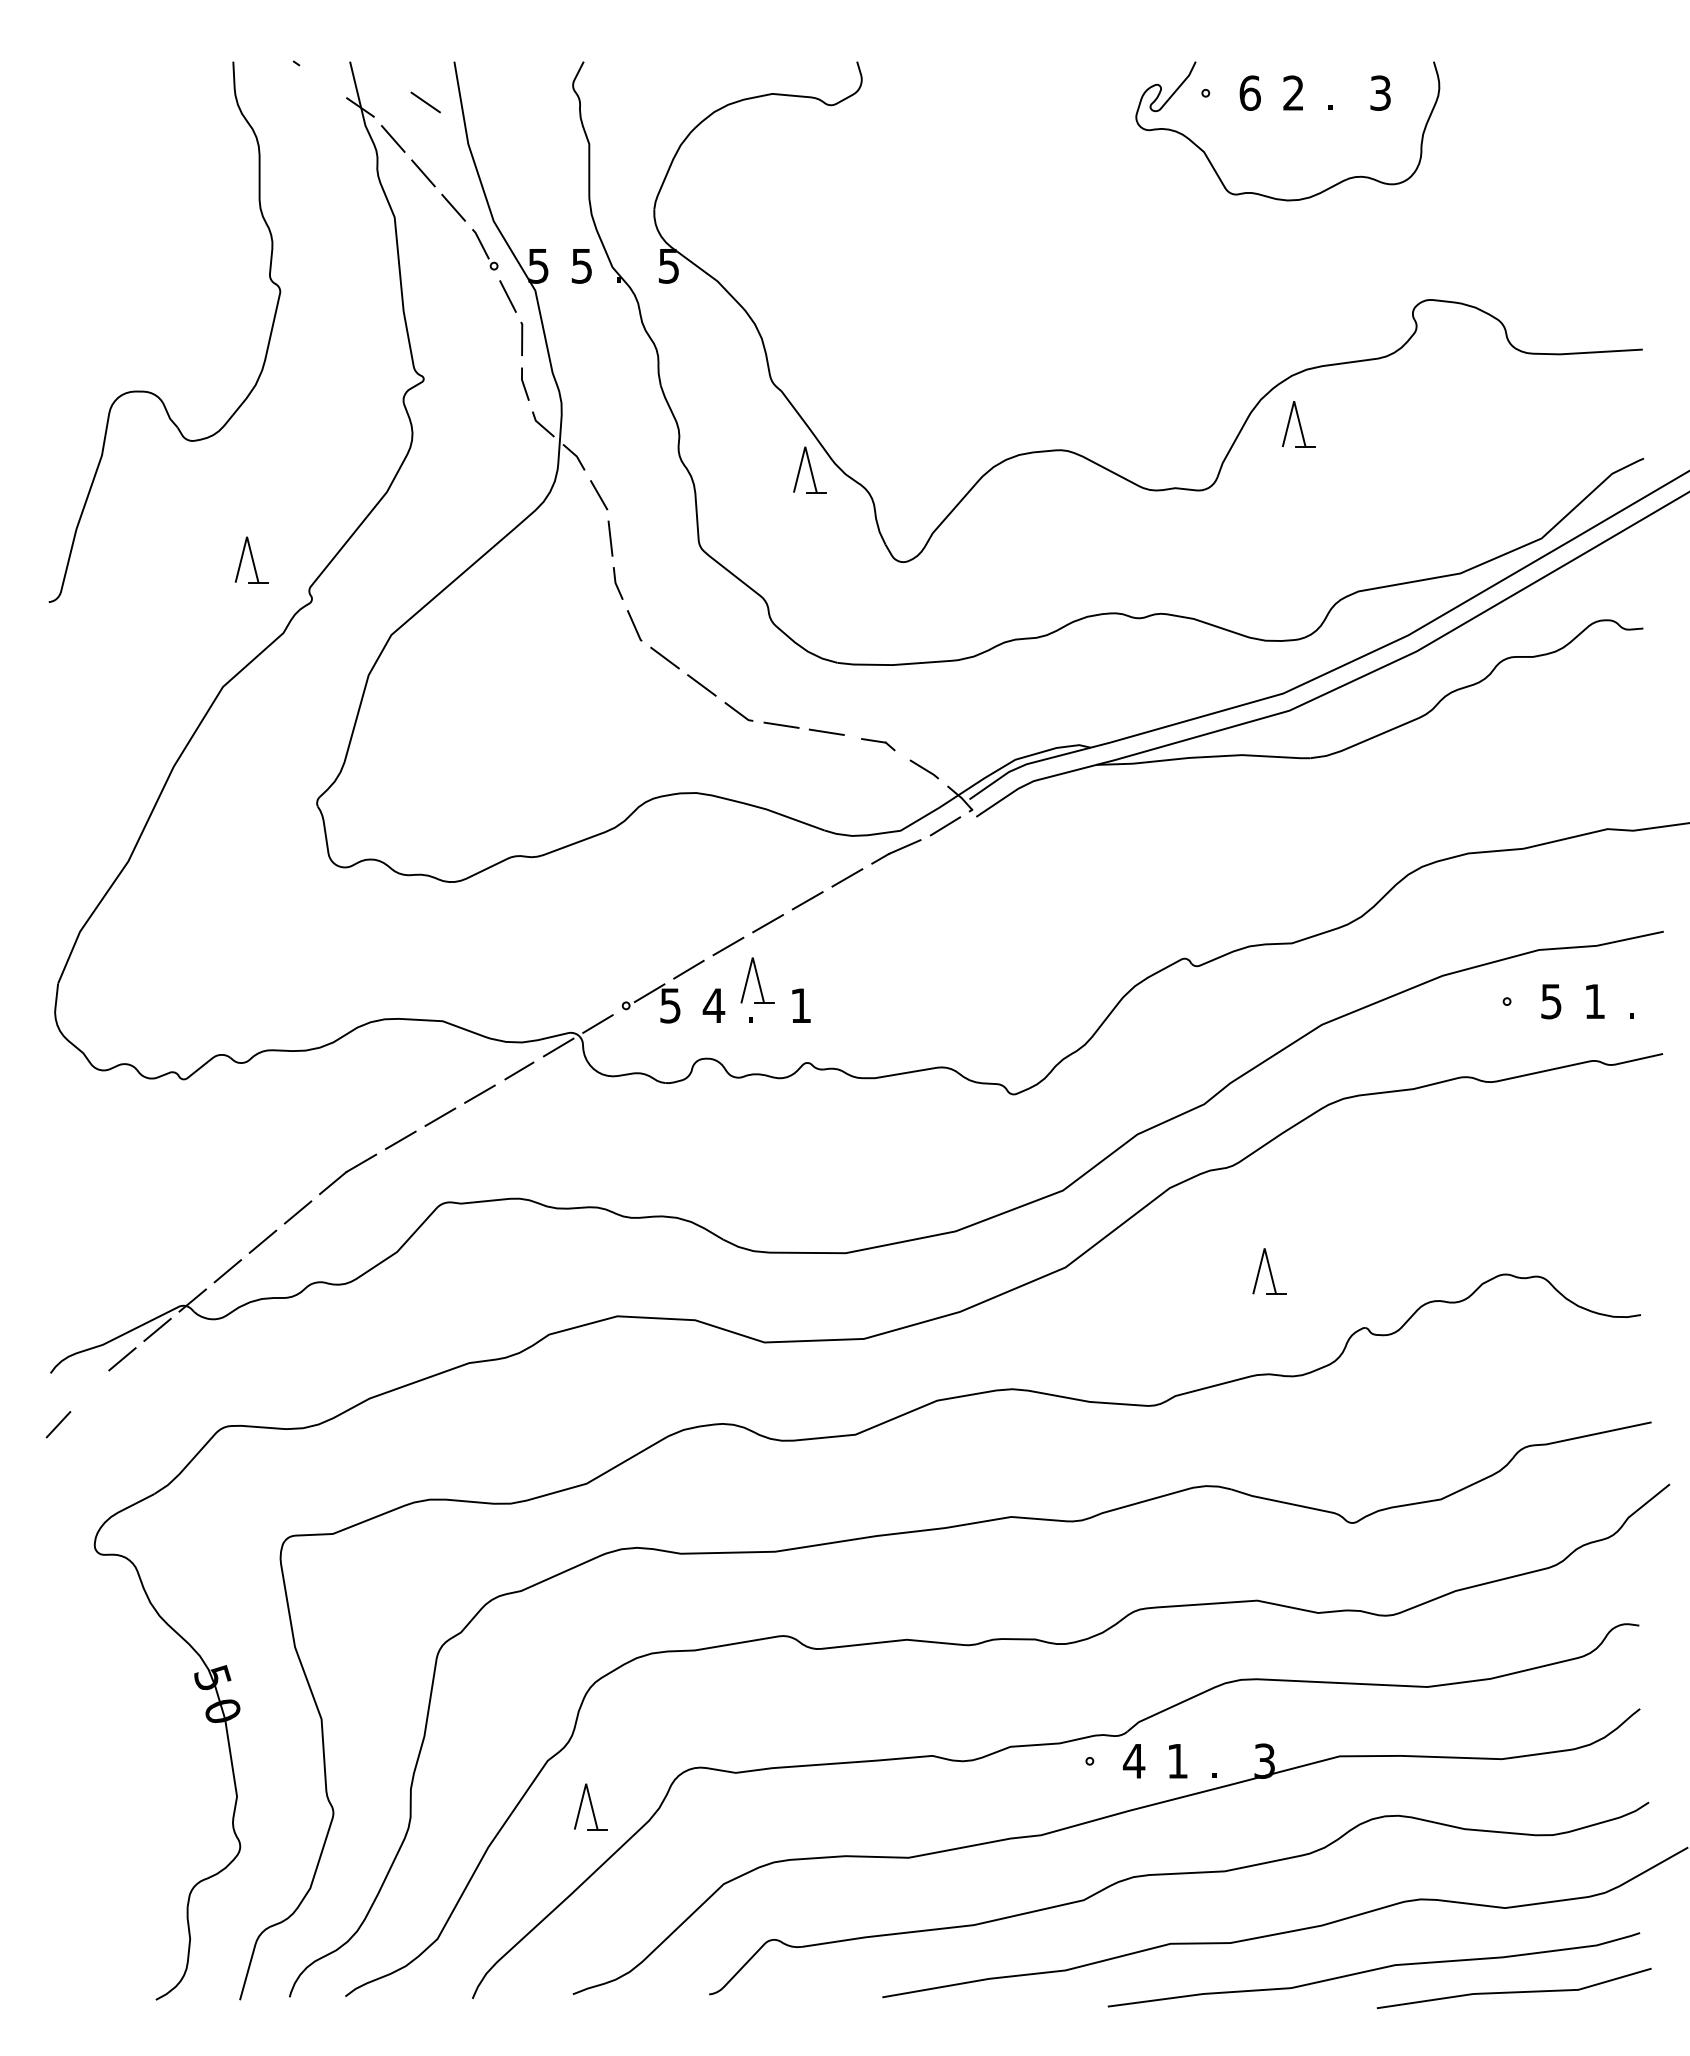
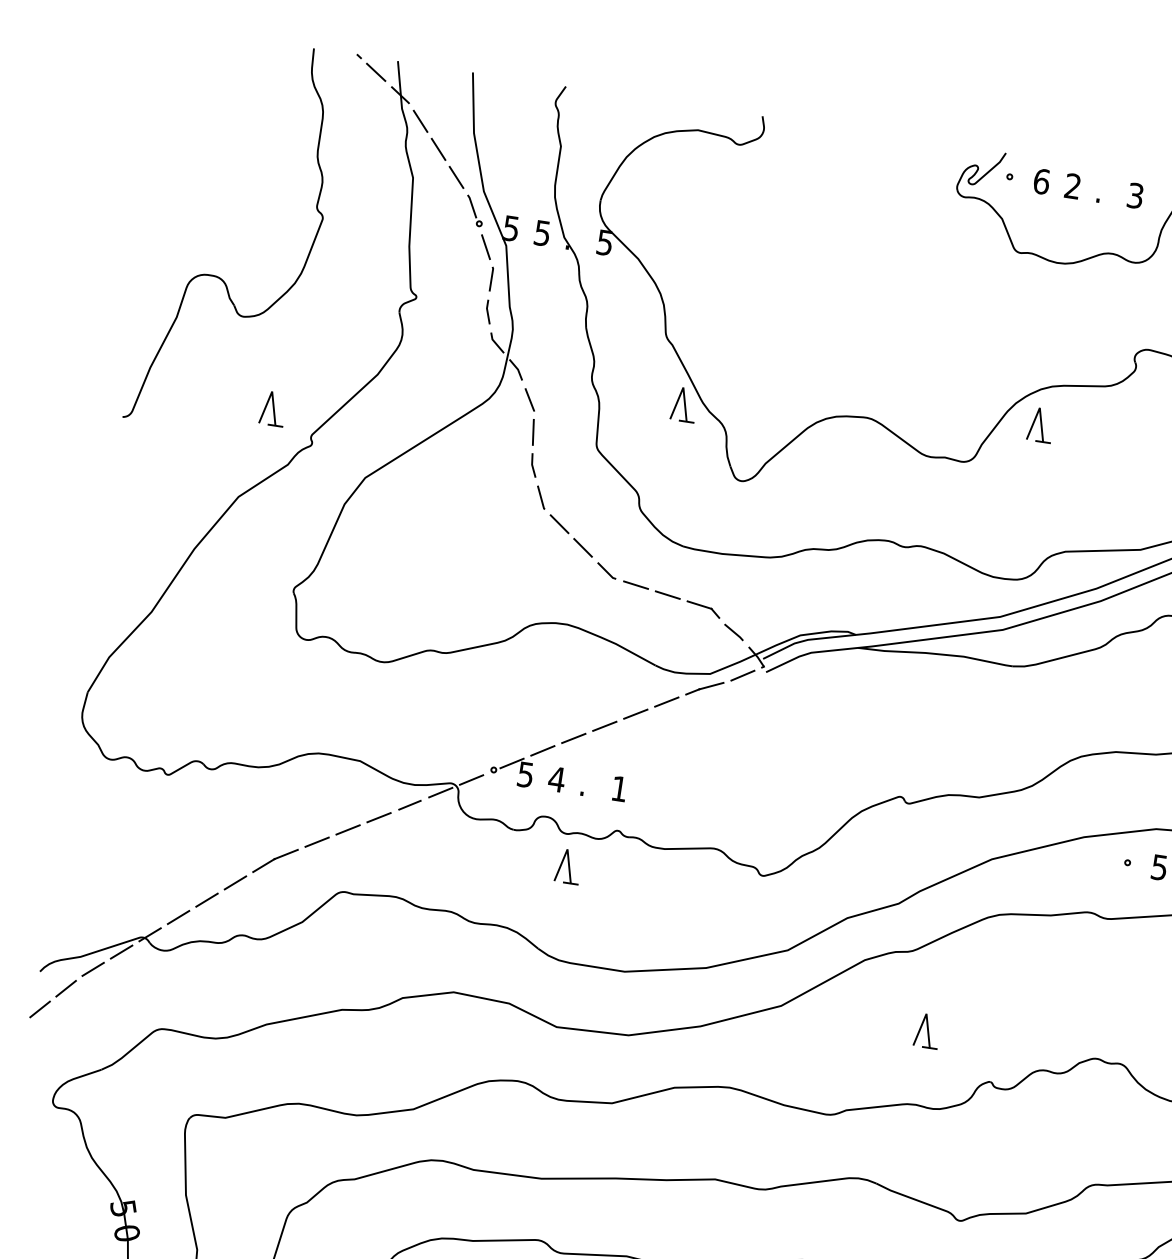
line: (425, 102) -> (375, 72), moved
part: (878, 744) -> (703, 609), size x1.43
part: (757, 980) -> (568, 866), moved
line: (89, 1390) -> (66, 988), added

